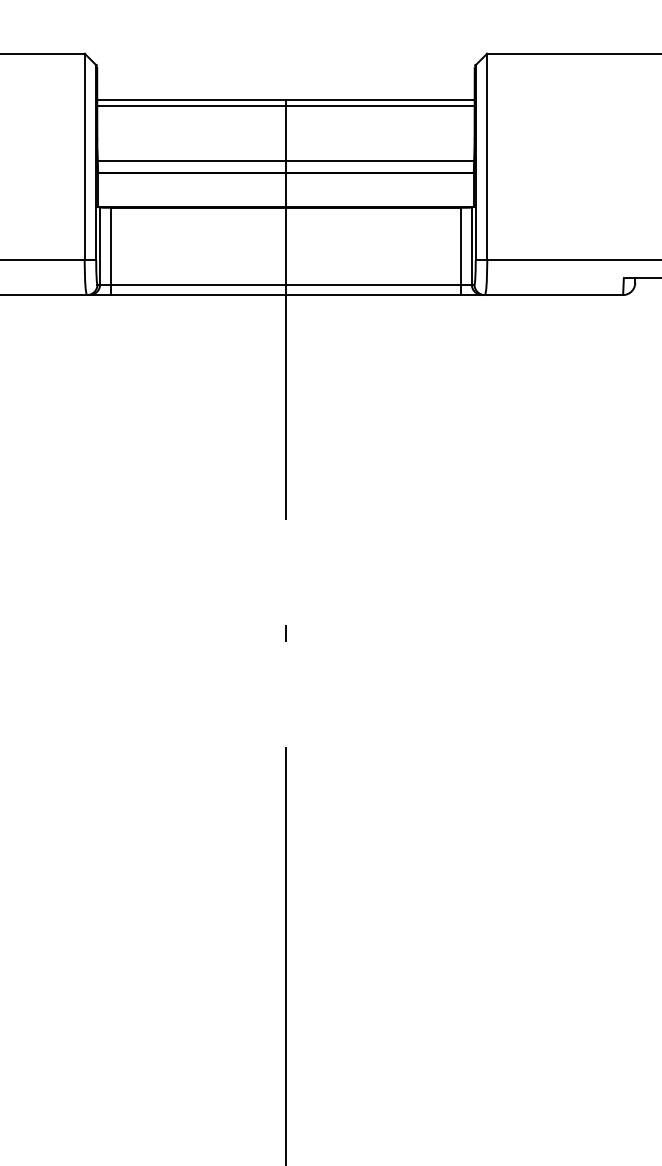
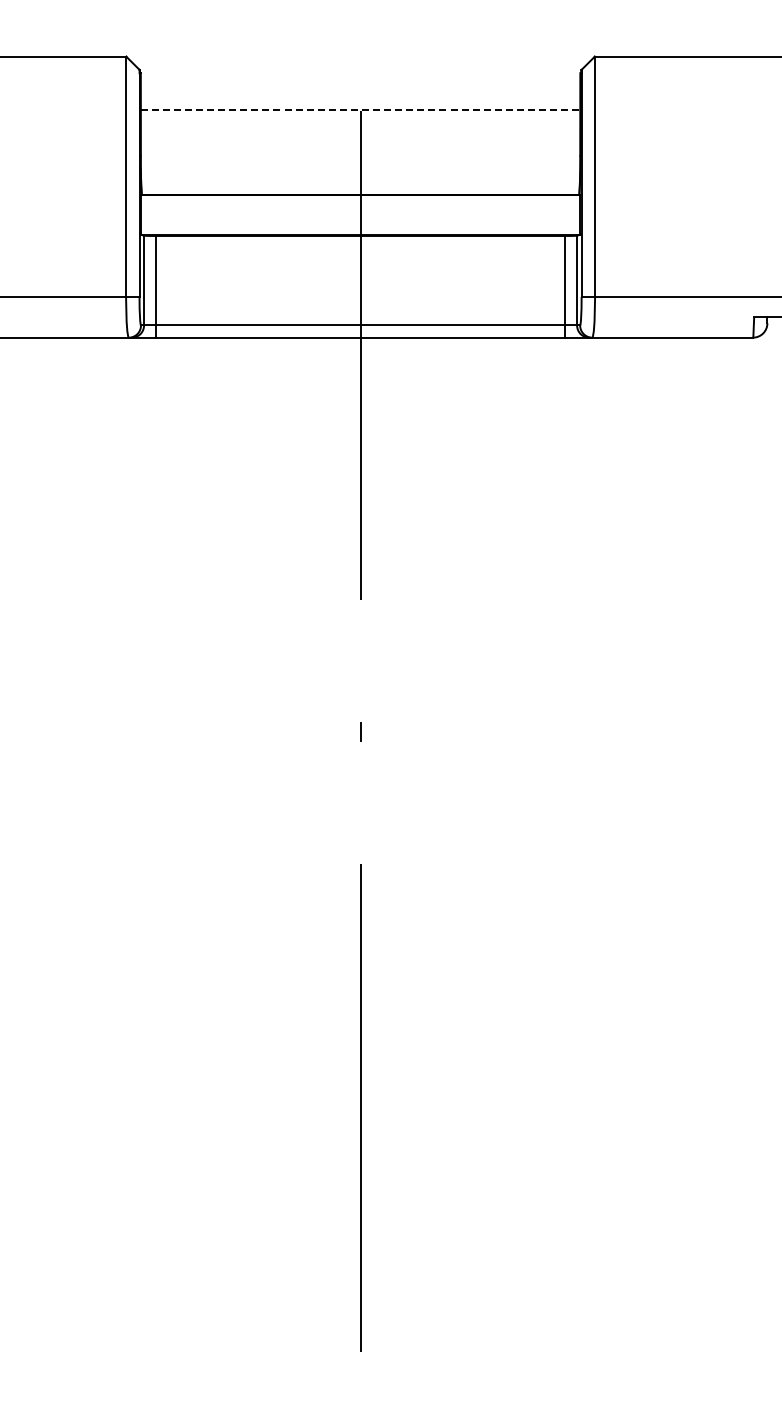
line: (285, 100) -> (360, 110), solid -> dashed
line: (285, 106) -> (360, 117), removed
line: (285, 161) -> (360, 181), removed

